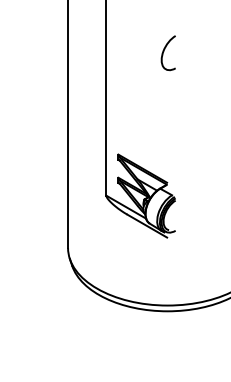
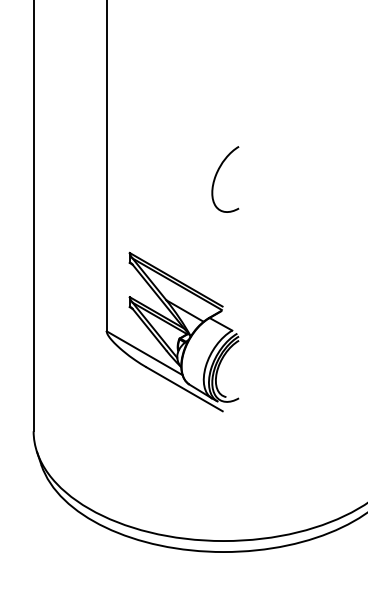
curve: (164, 51) -> (217, 176), moved

